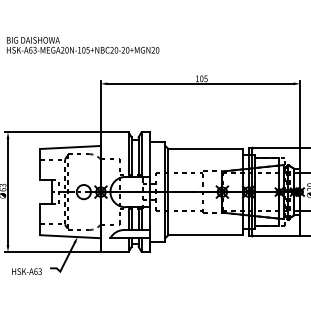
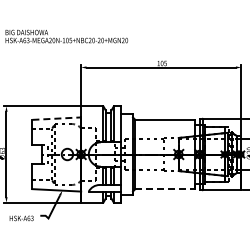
line: (71, 147) -> (57, 118), solid -> dashed
line: (205, 235) -> (165, 189), solid -> dashed

